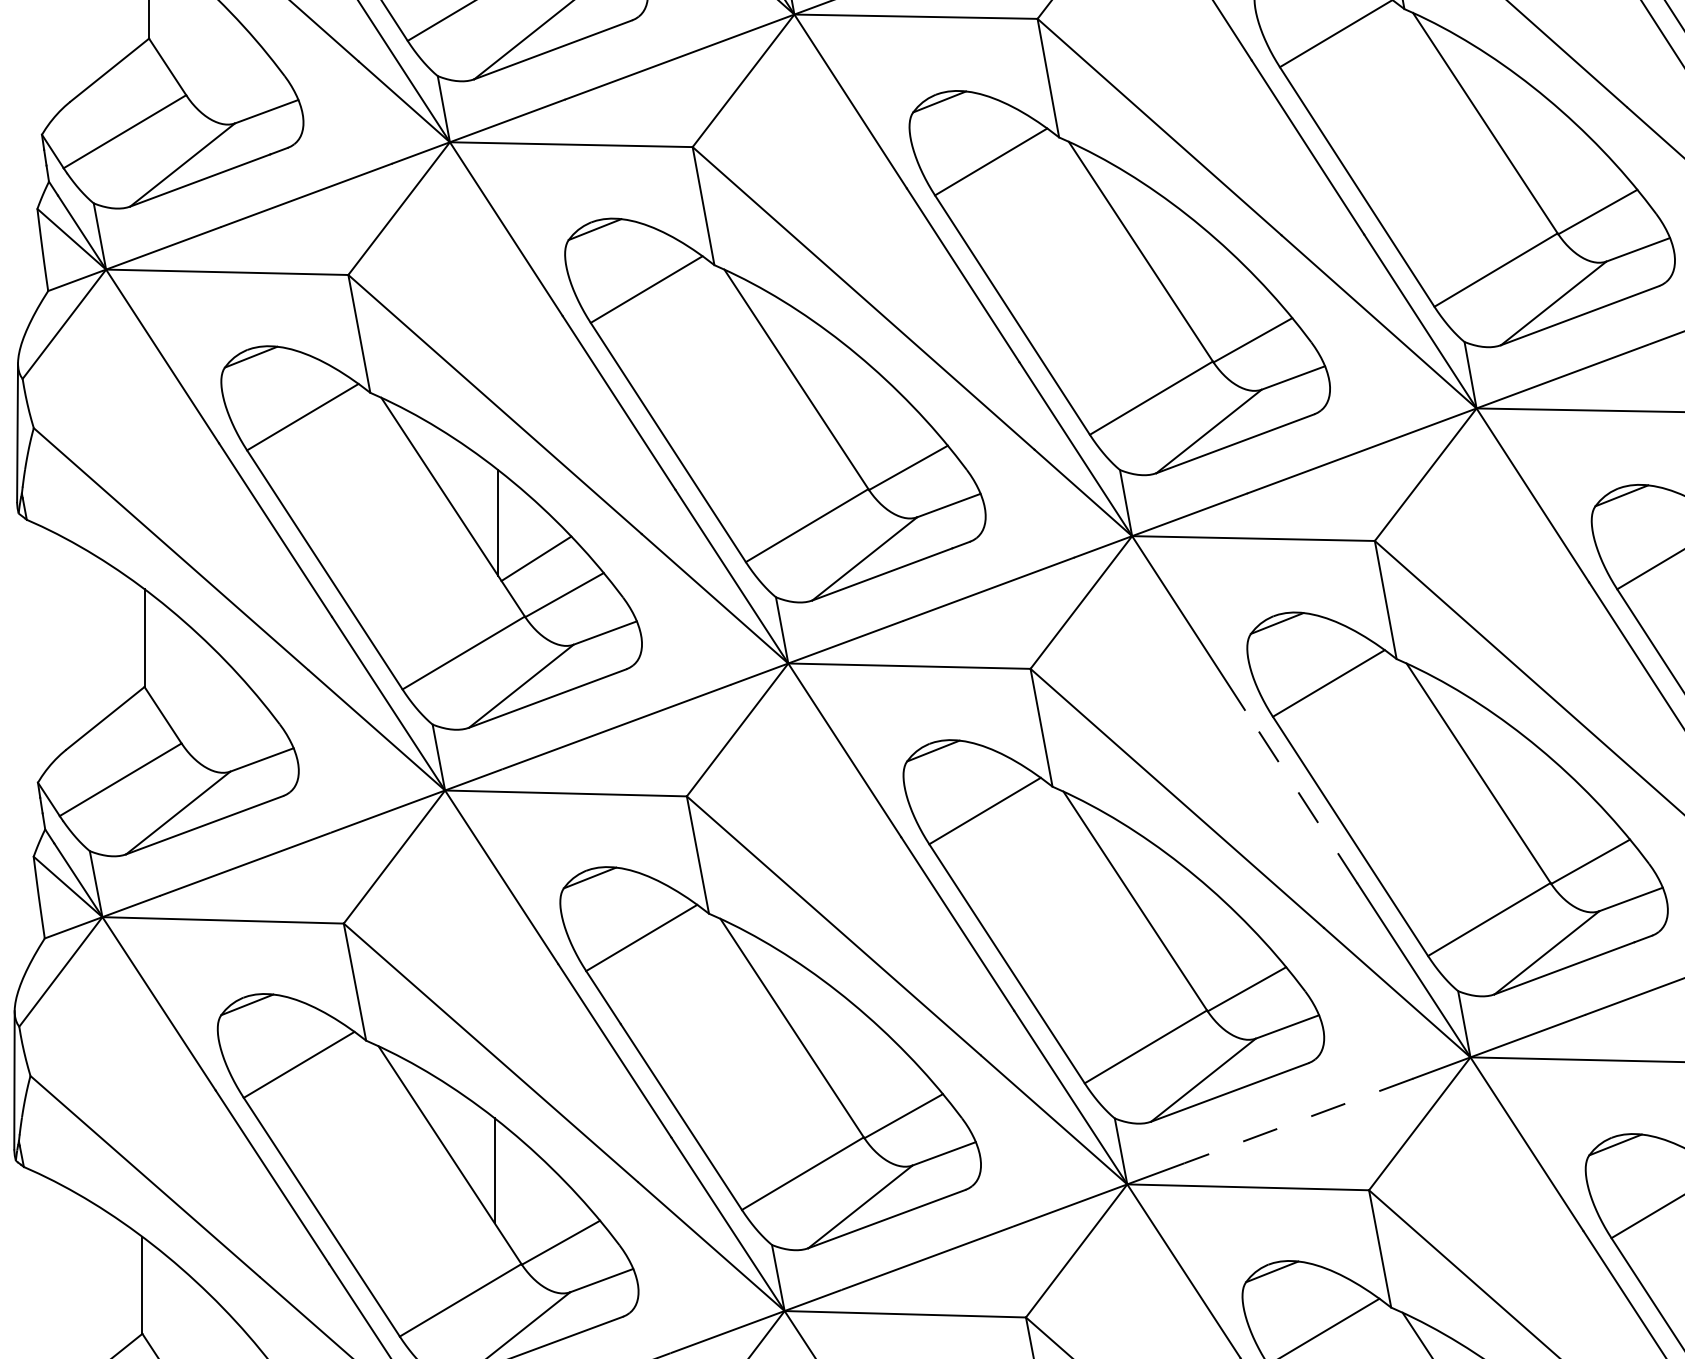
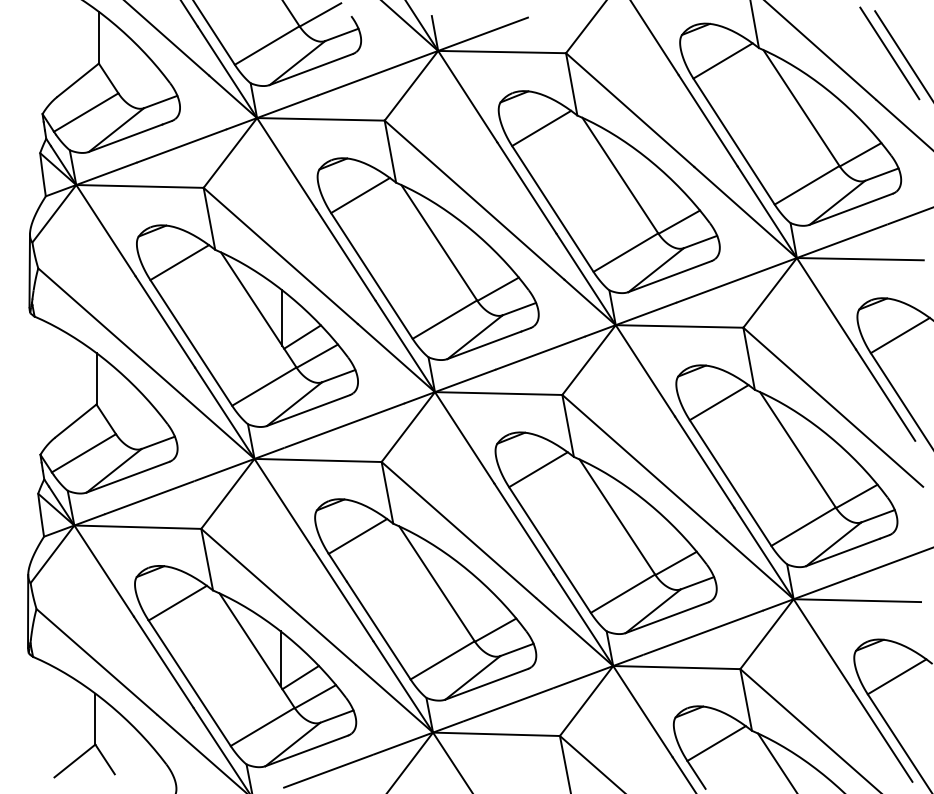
line: (1300, 795) -> (704, 461), dashed -> solid
line: (1297, 1122) -> (702, 633), dashed -> solid
line: (532, 1206) -> (300, 677), added

